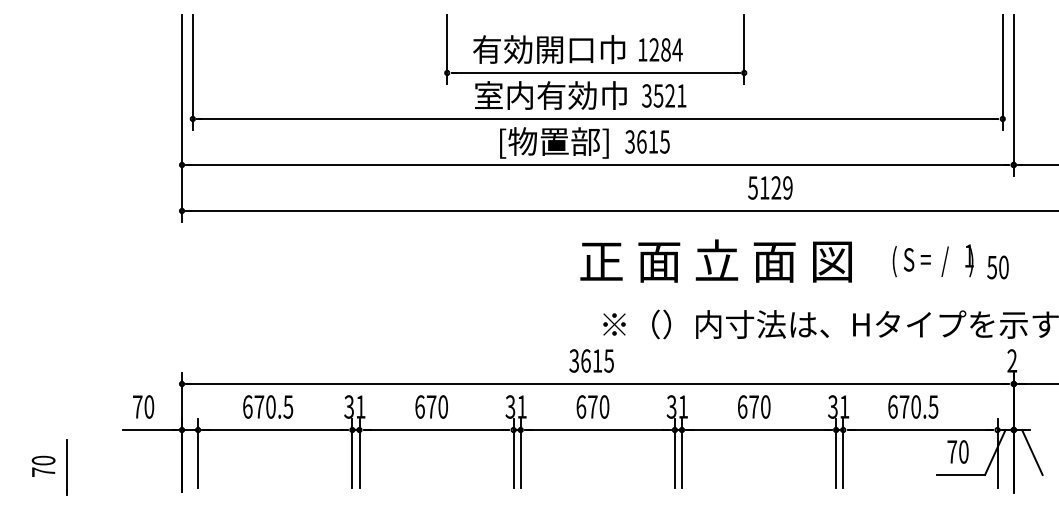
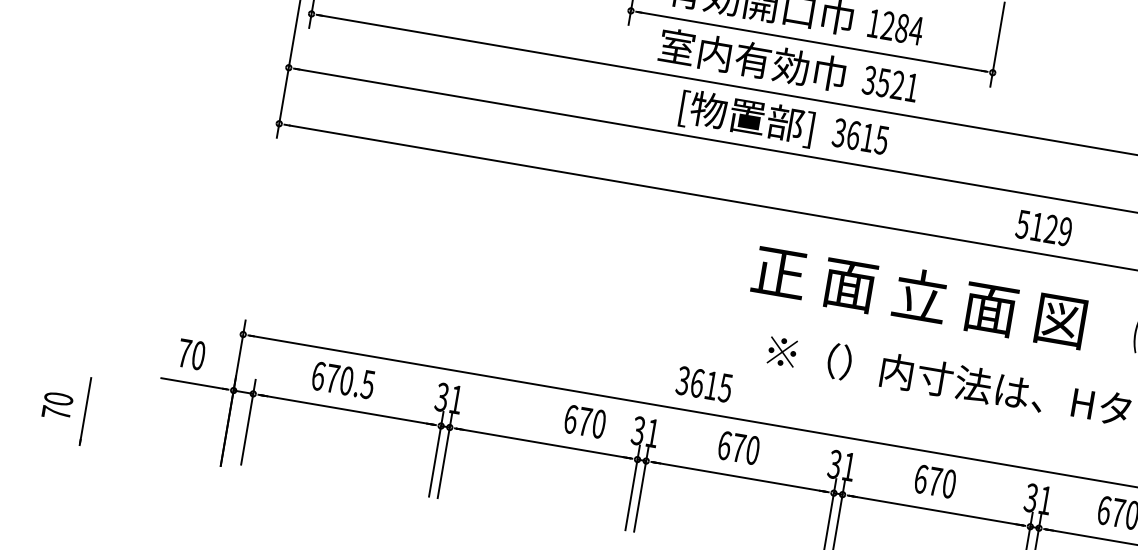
text: (770, 187) -> (1044, 227), moved
text: (591, 360) -> (704, 383), moved
text: (431, 406) -> (585, 421), moved

